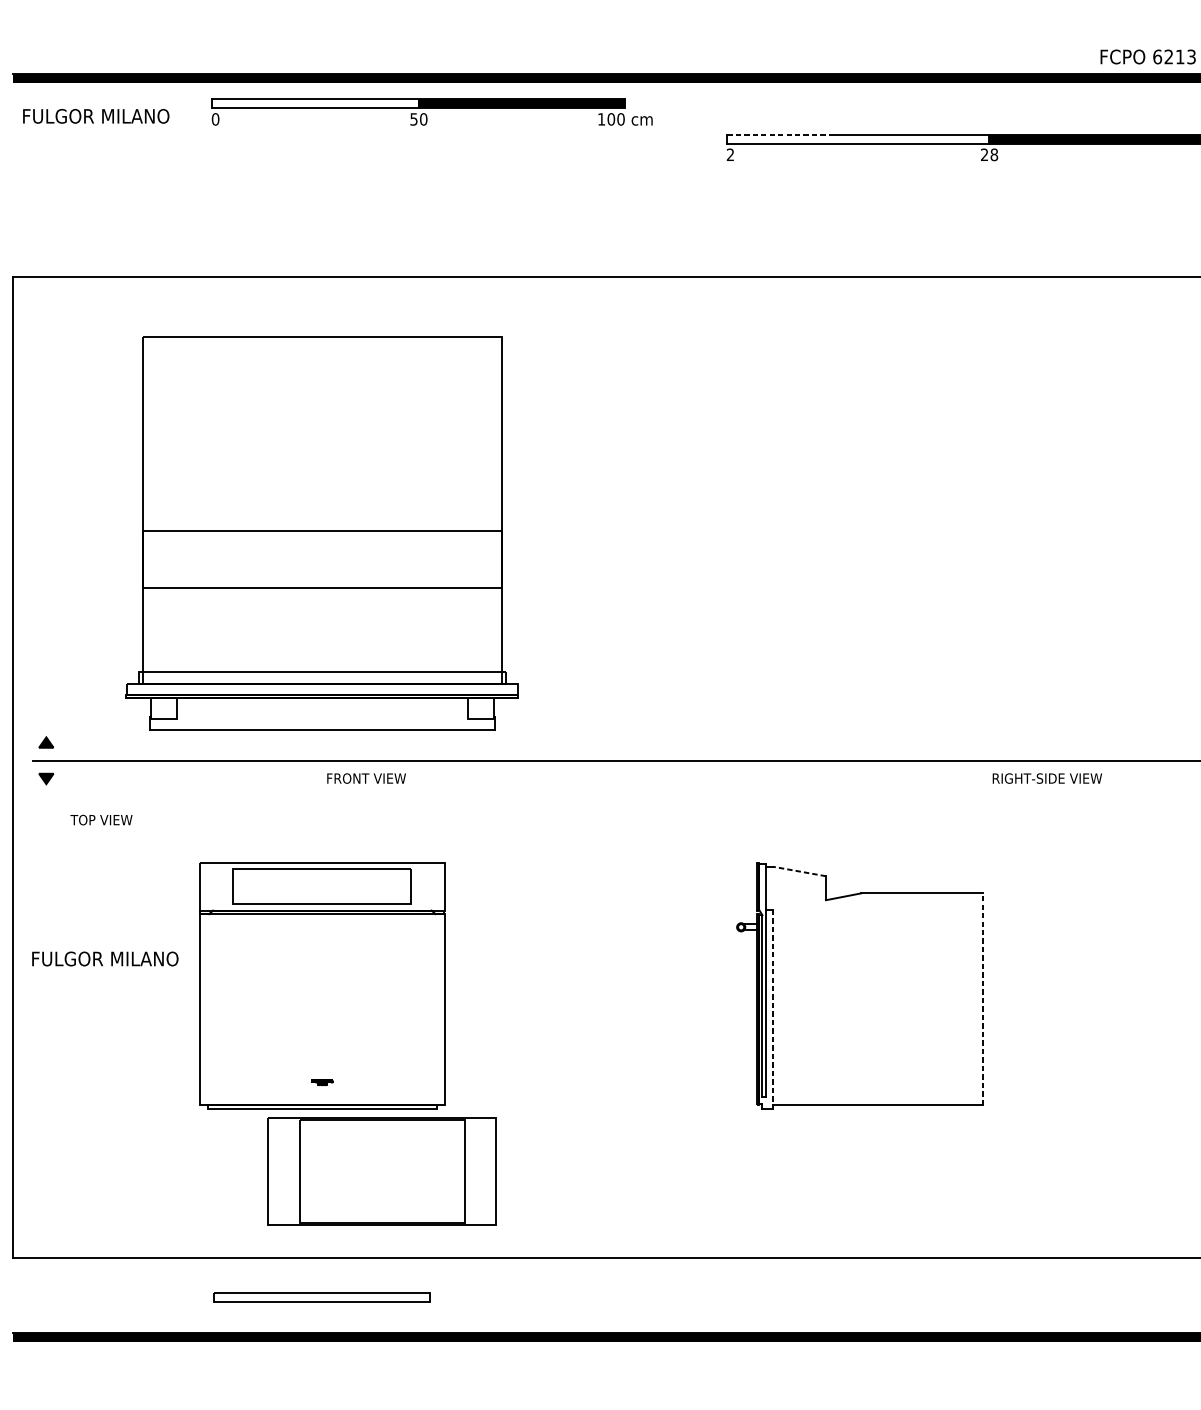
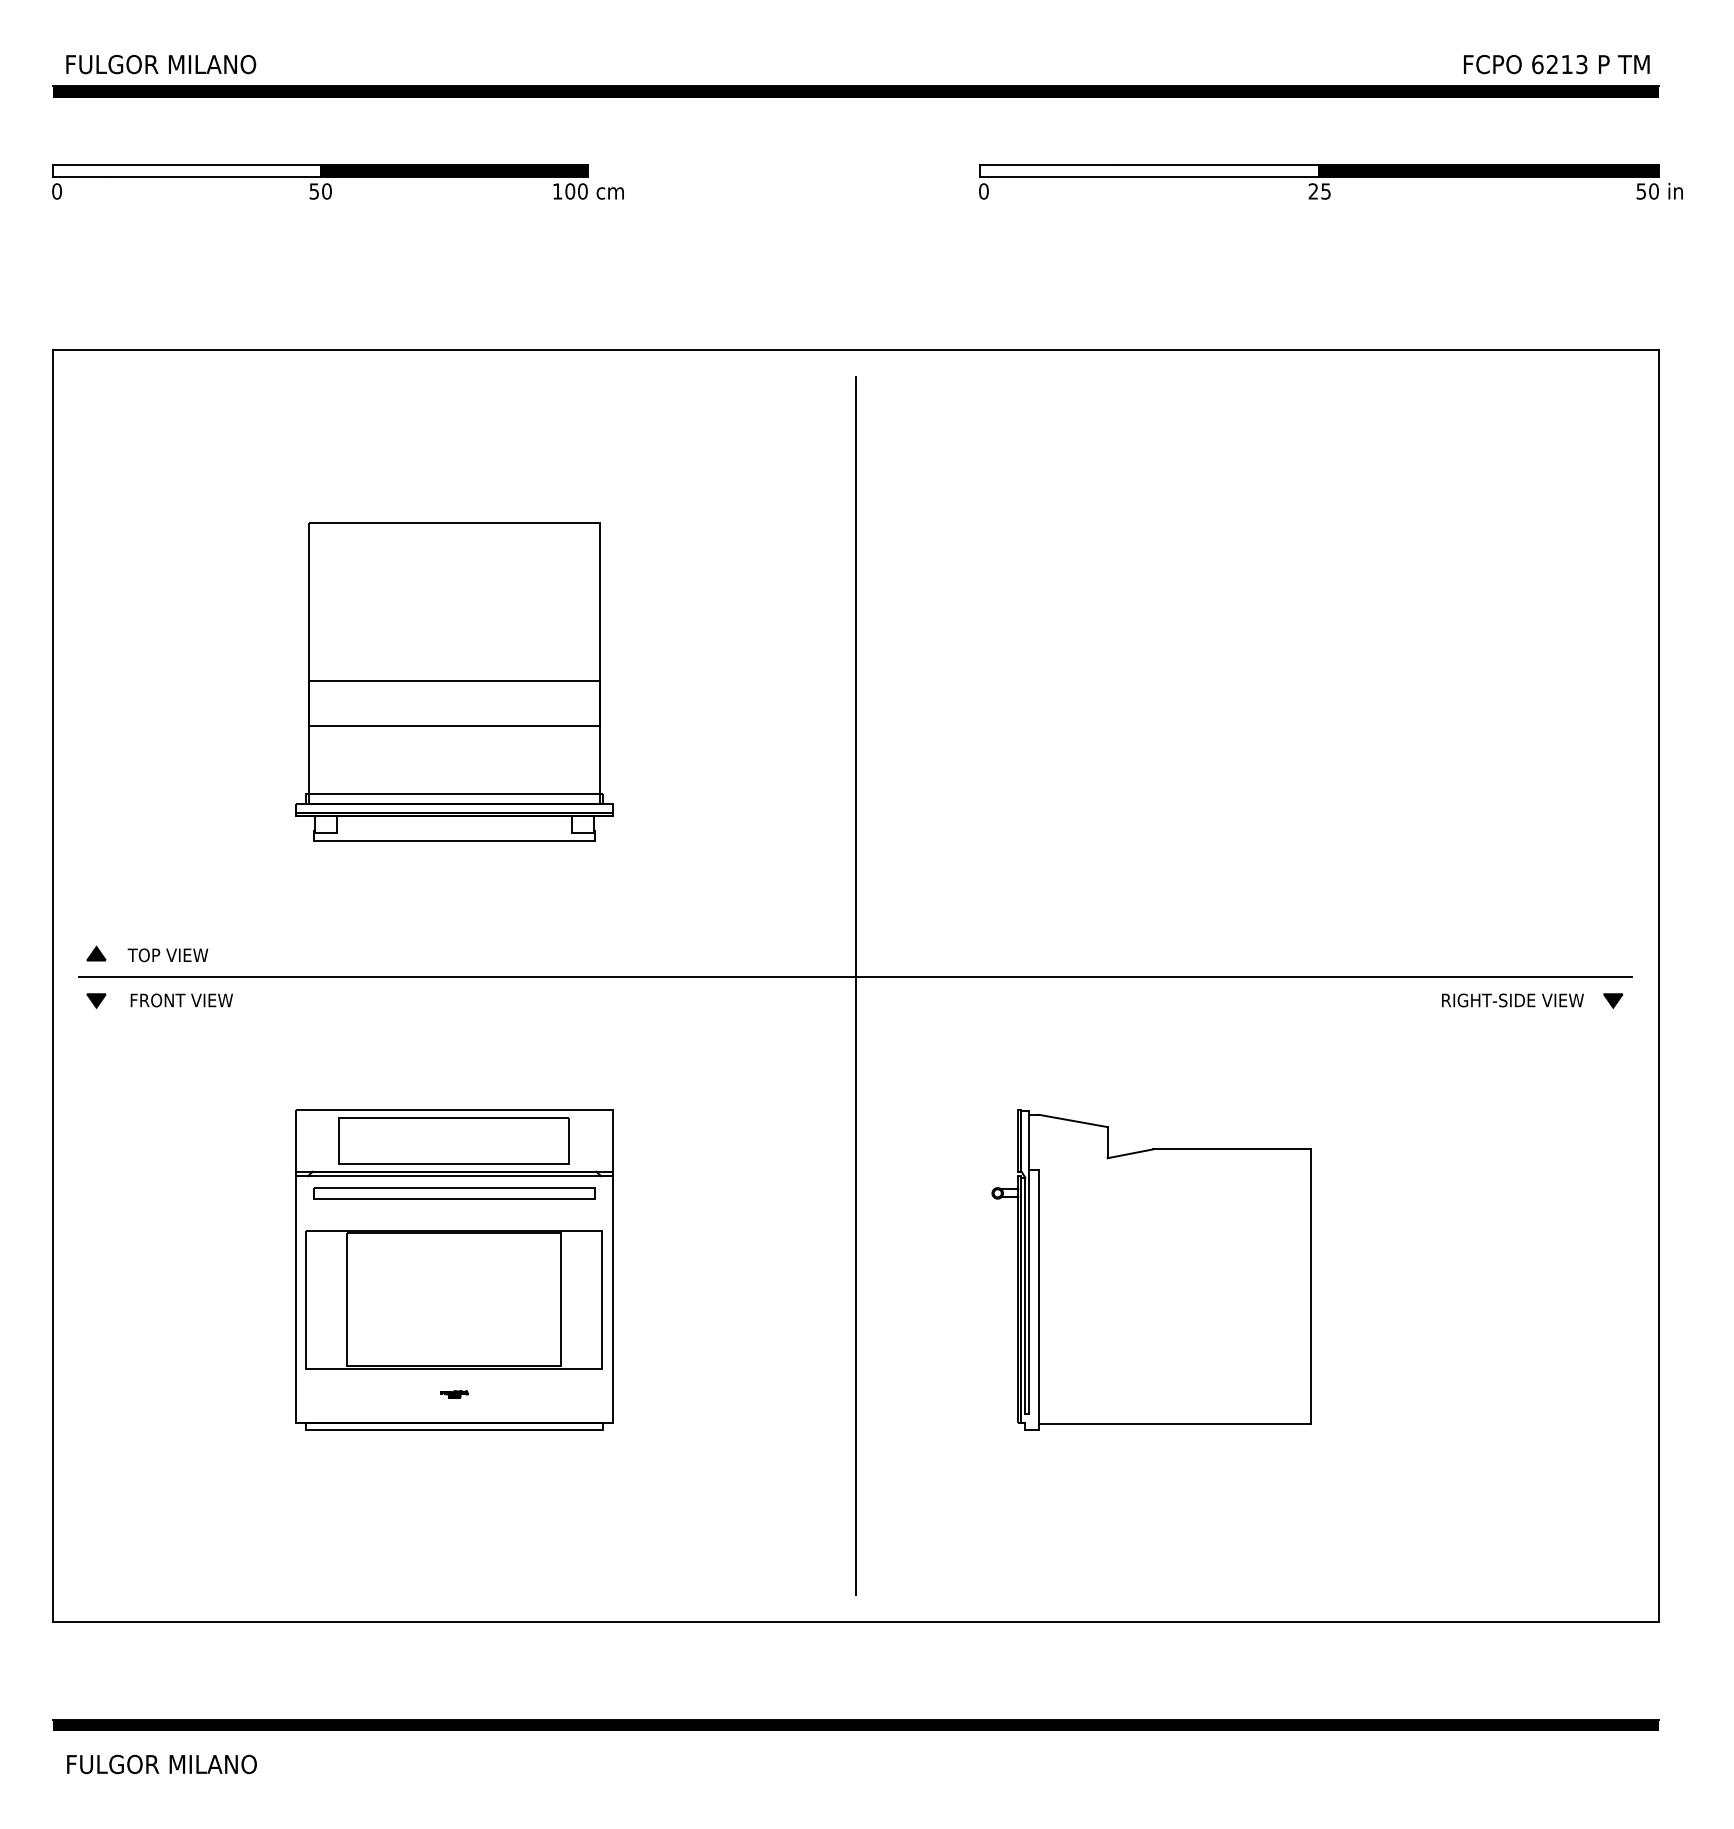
part: (431, 111) -> (337, 181), moved
text: (96, 116) -> (161, 64), moved
line: (779, 134) -> (1047, 165), dashed -> solid
text: (730, 154) -> (983, 191), 2 -> 0
text: (993, 154) -> (1325, 191), 28 -> 25
part: (322, 532) -> (454, 681), size x0.62
line: (632, 767) -> (856, 985), added
text: (366, 778) -> (181, 1000), moved
text: (1047, 778) -> (1512, 1000), moved
text: (101, 820) -> (167, 955), moved
line: (799, 871) -> (1073, 1121), dashed -> solid
text: (104, 959) -> (161, 1764), moved
line: (982, 999) -> (1310, 1286), dashed -> solid
line: (773, 1007) -> (1039, 1297), dashed -> solid
part: (381, 1171) -> (453, 1299), moved
part: (322, 1297) -> (454, 1193), moved

